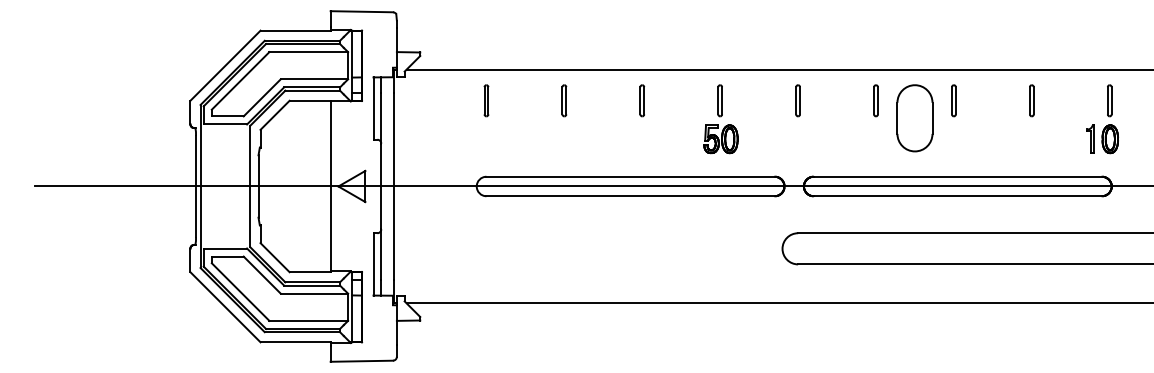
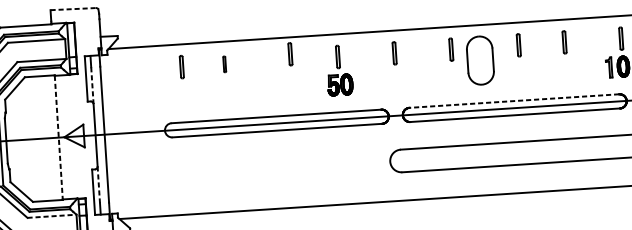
line: (362, 11) -> (73, 8), solid -> dashed
part: (486, 100) -> (181, 66), moved
part: (564, 100) -> (224, 64), size x0.7
part: (642, 100) -> (290, 54), moved
part: (953, 100) -> (518, 45), moved
line: (381, 118) -> (92, 85), solid -> dashed
line: (957, 176) -> (514, 100), solid -> dashed
line: (330, 186) -> (58, 137), solid -> dashed
line: (381, 255) -> (98, 185), solid -> dashed
line: (314, 293) -> (52, 216), solid -> dashed

